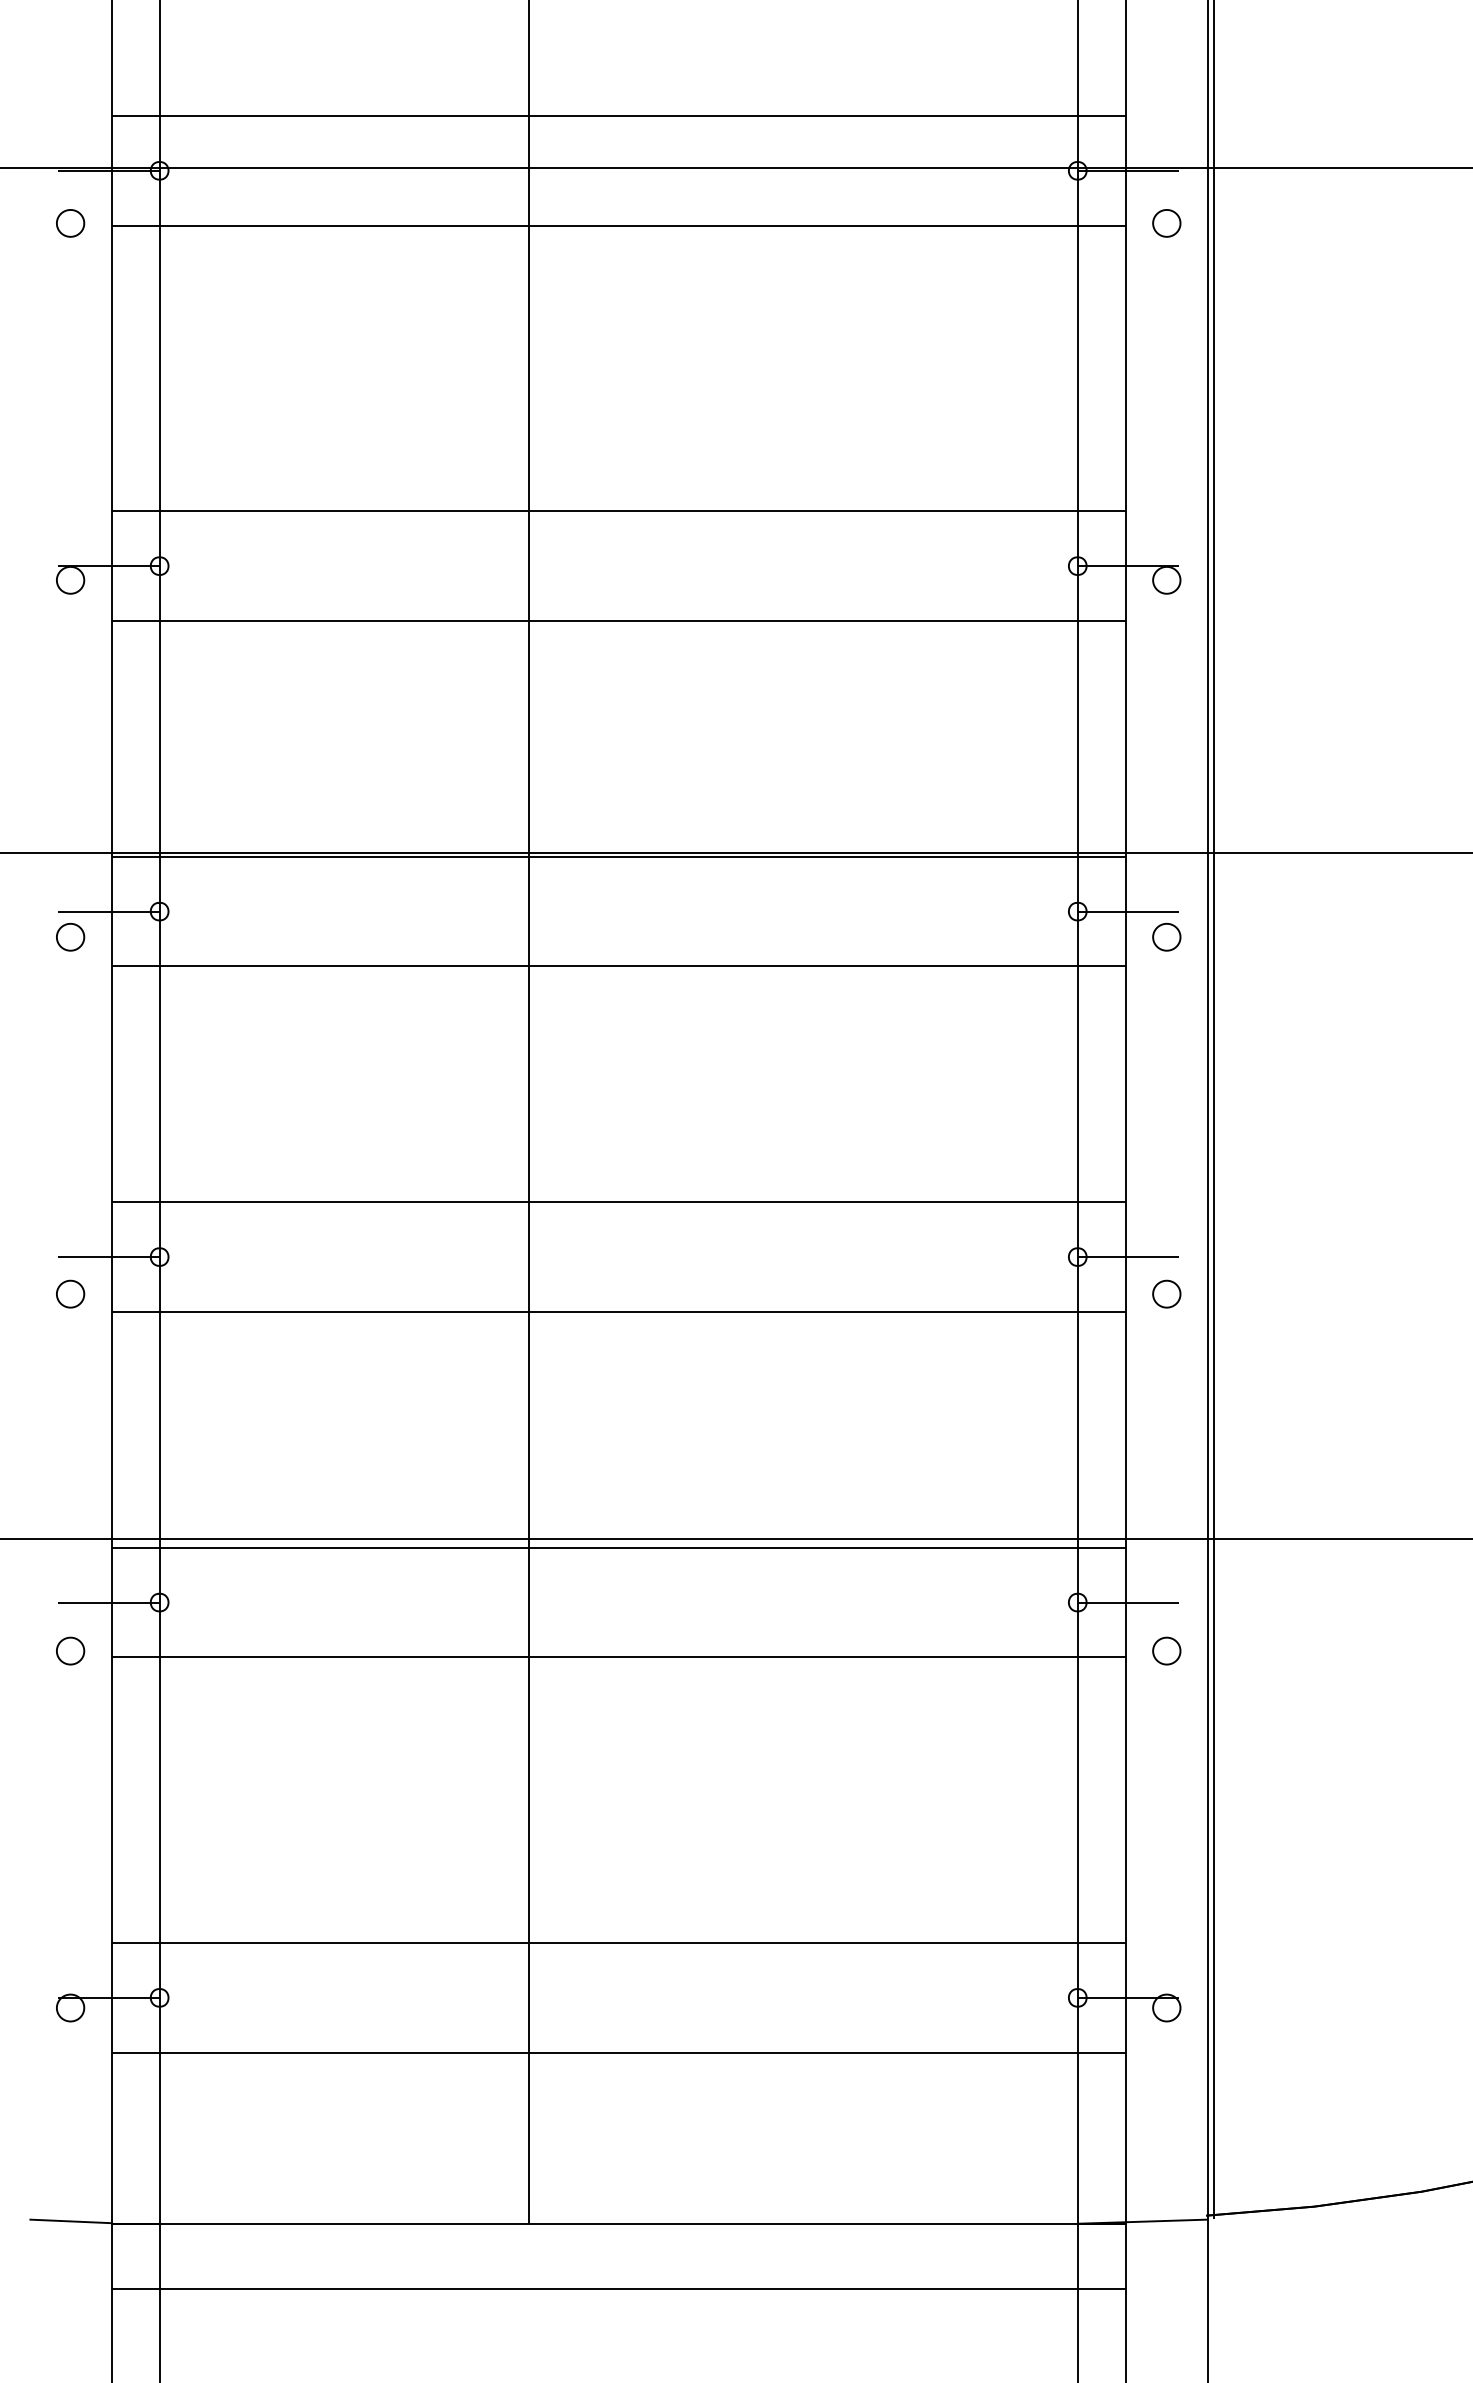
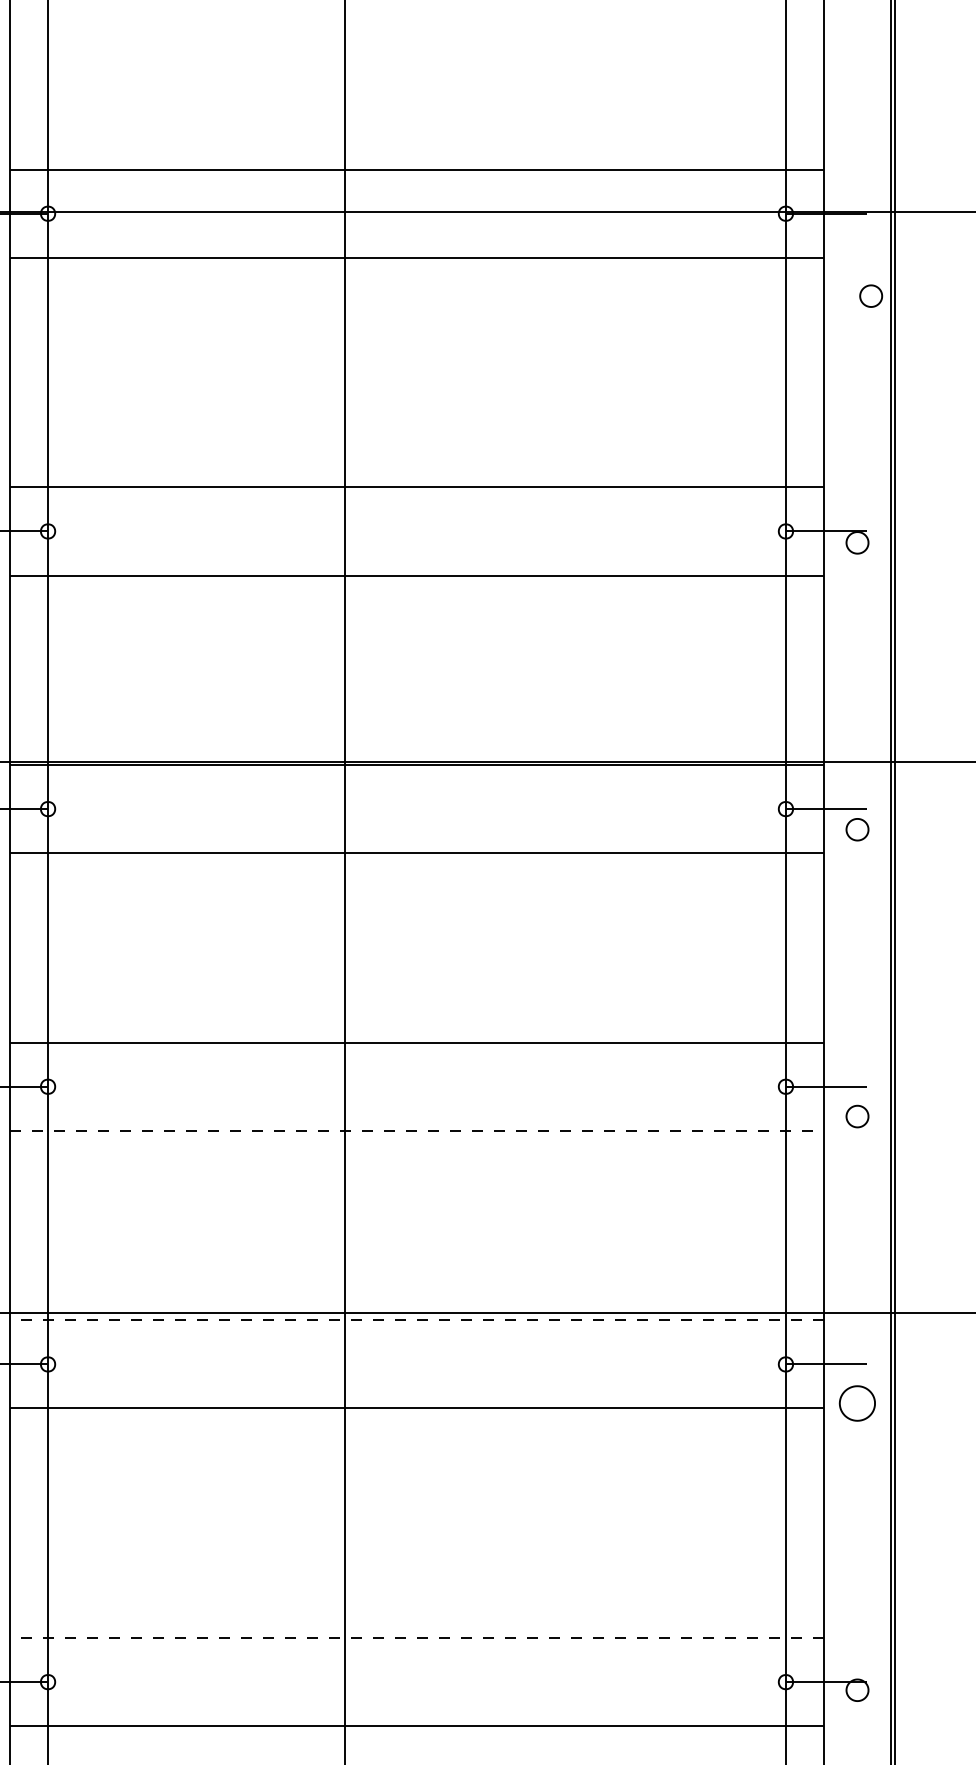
part: (1166, 223) -> (870, 296), moved
line: (619, 1311) -> (417, 1130), solid -> dashed
line: (618, 1547) -> (416, 1320), solid -> dashed
part: (1166, 1650) -> (857, 1402), size x1.6
line: (618, 1943) -> (416, 1638), solid -> dashed

